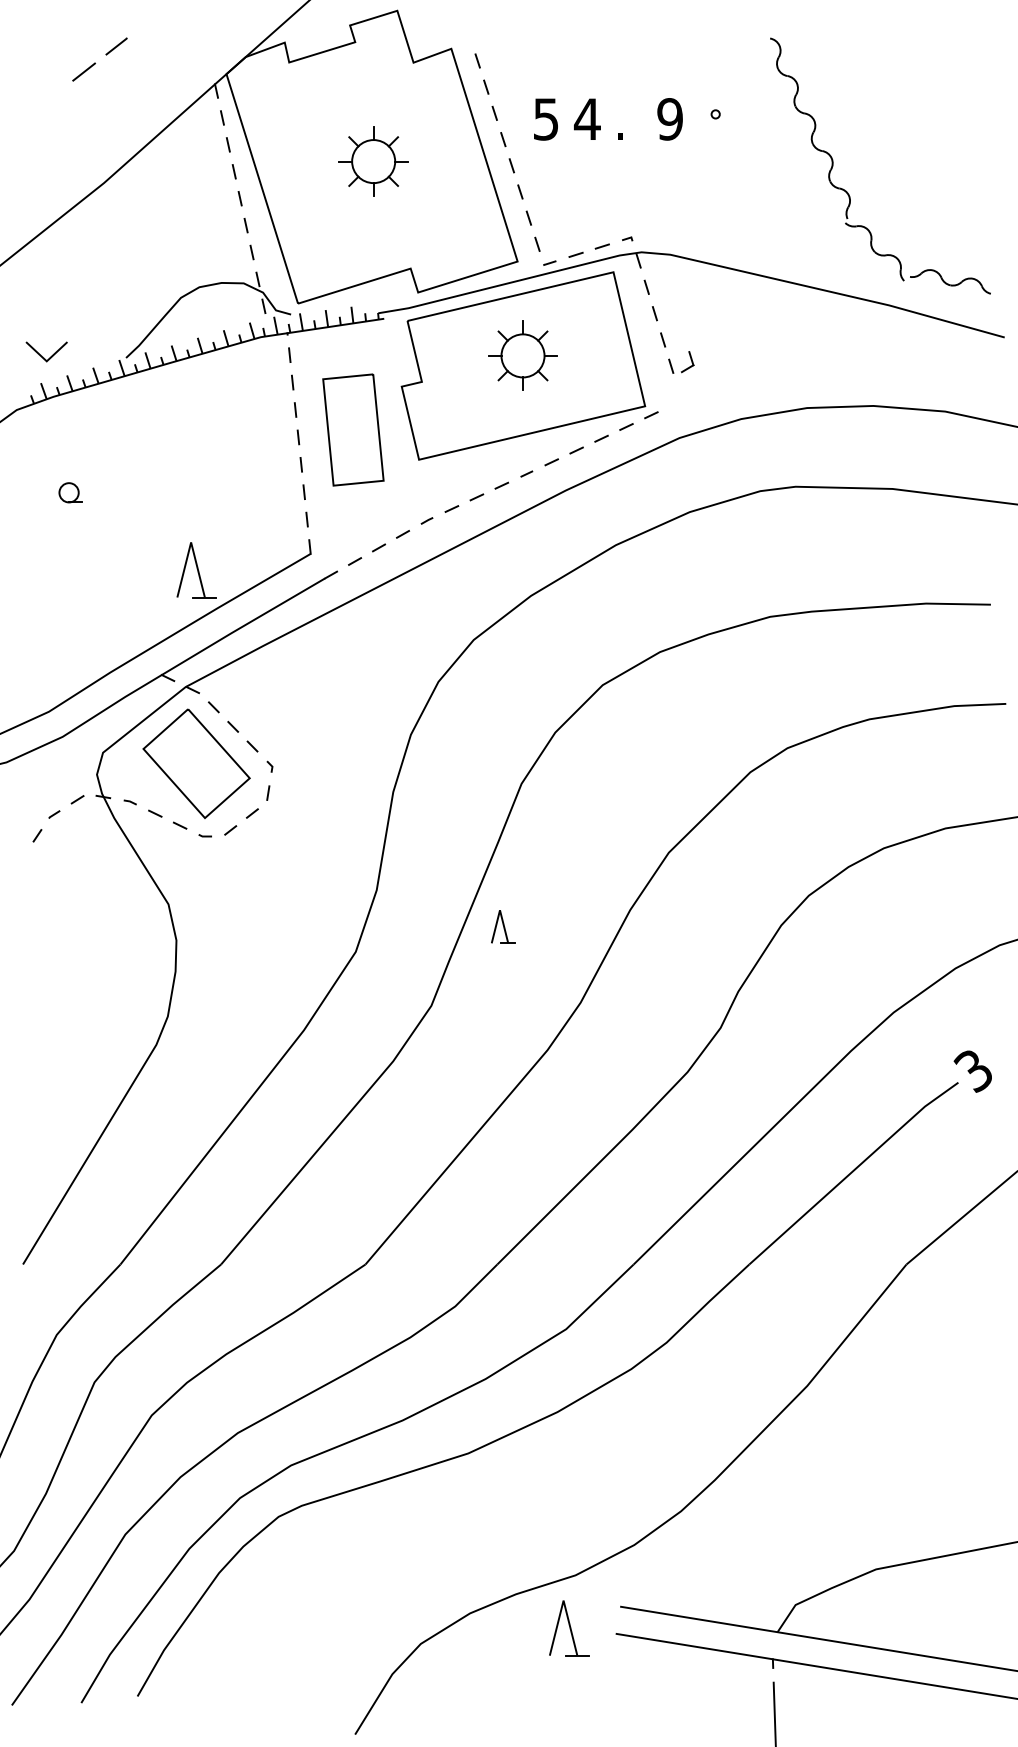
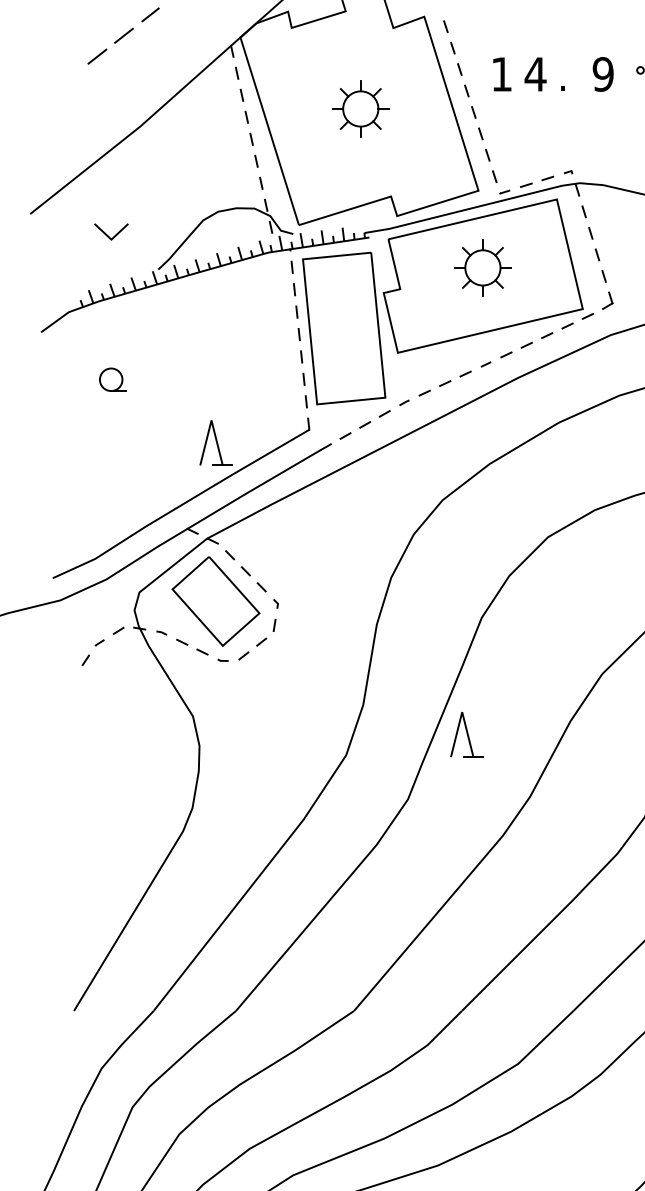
line: (51, 97) -> (97, 56), added
text: (545, 119) -> (501, 74), 5 -> 1
line: (43, 356) -> (108, 235), moved
part: (687, 362) -> (607, 301), moved
part: (353, 429) -> (344, 328), size x1.67
part: (70, 492) -> (112, 379), size x1.43
part: (503, 926) -> (466, 734), size x1.67

